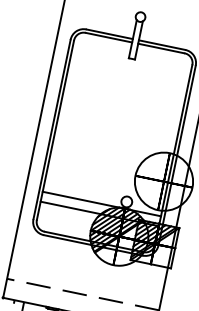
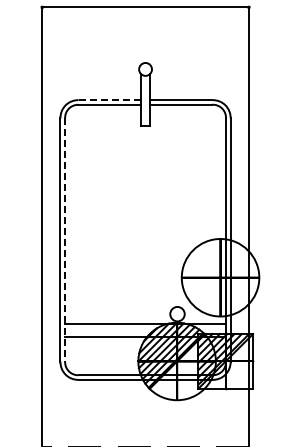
line: (109, 34) -> (109, 100), solid -> dashed
line: (55, 130) -> (65, 240), solid -> dashed

